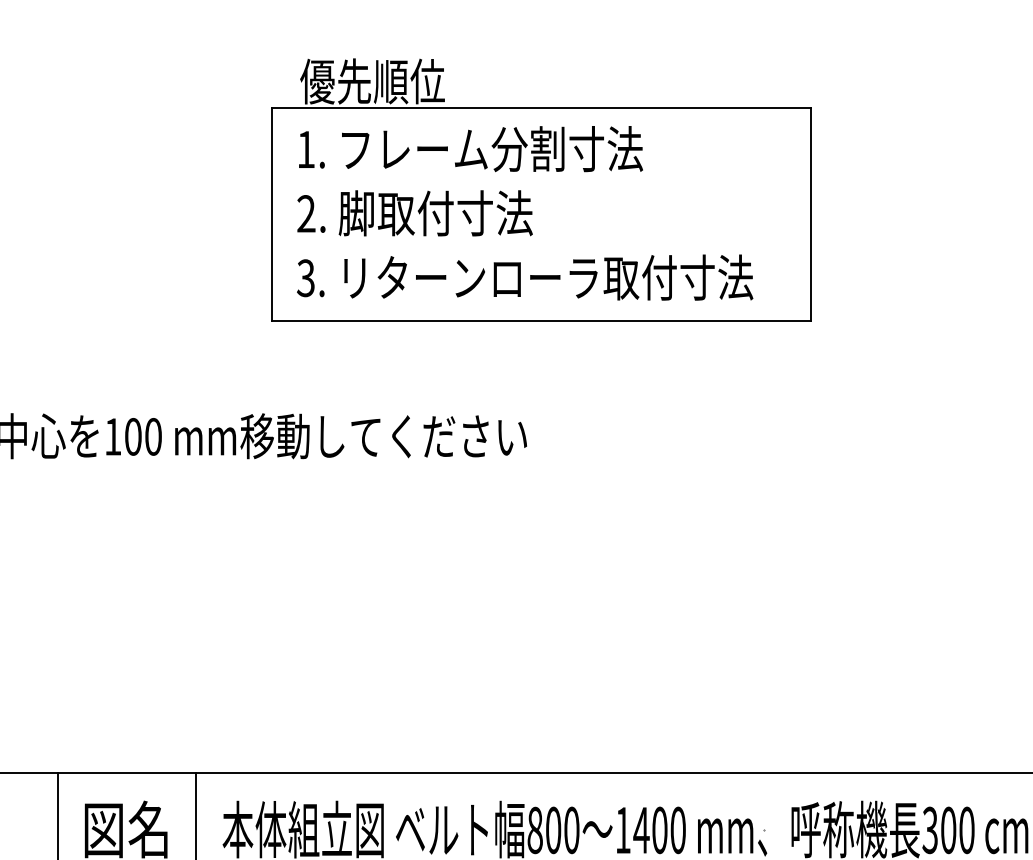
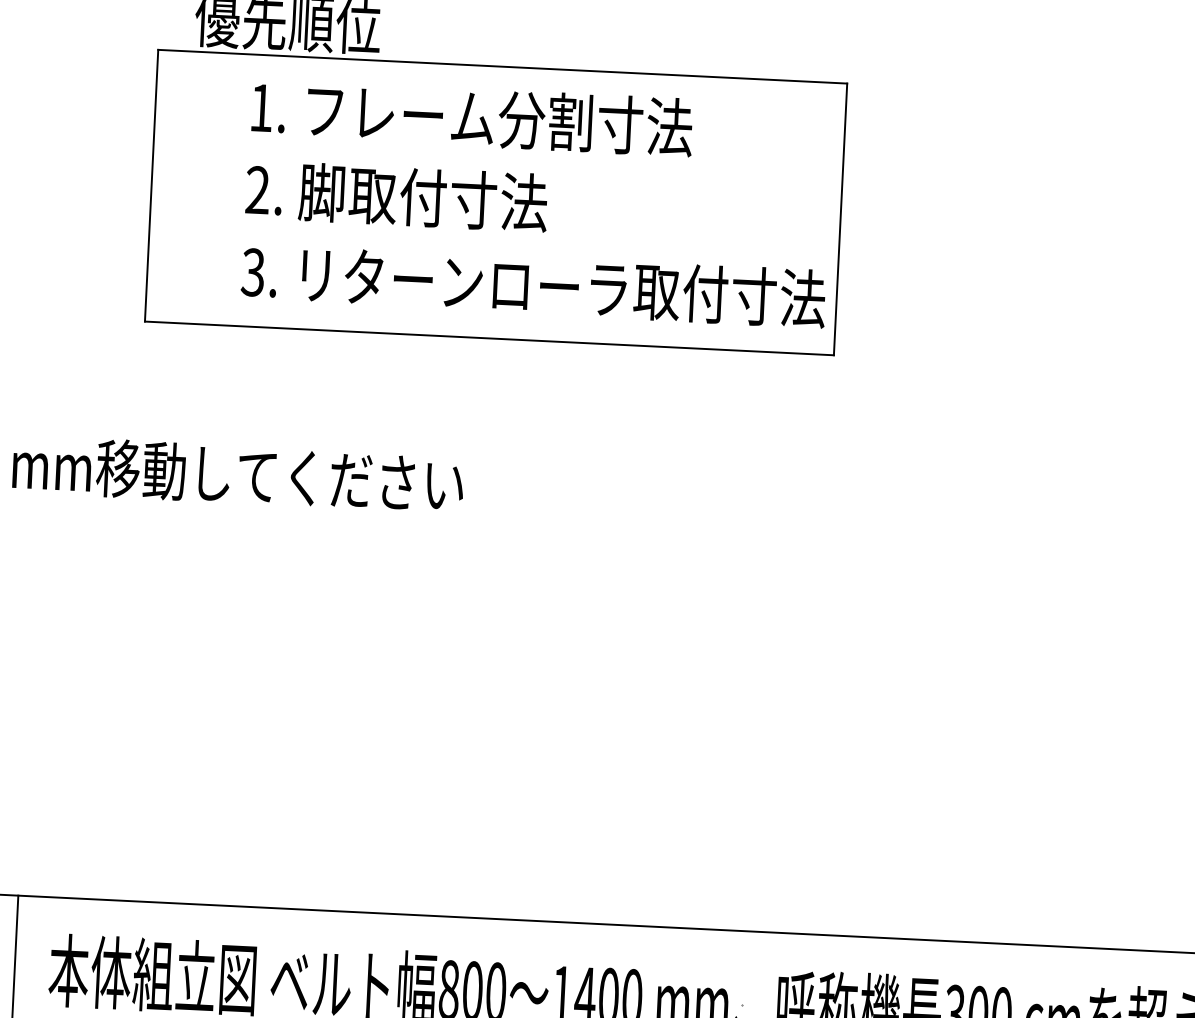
text: (525, 213) -> (538, 203), moved

